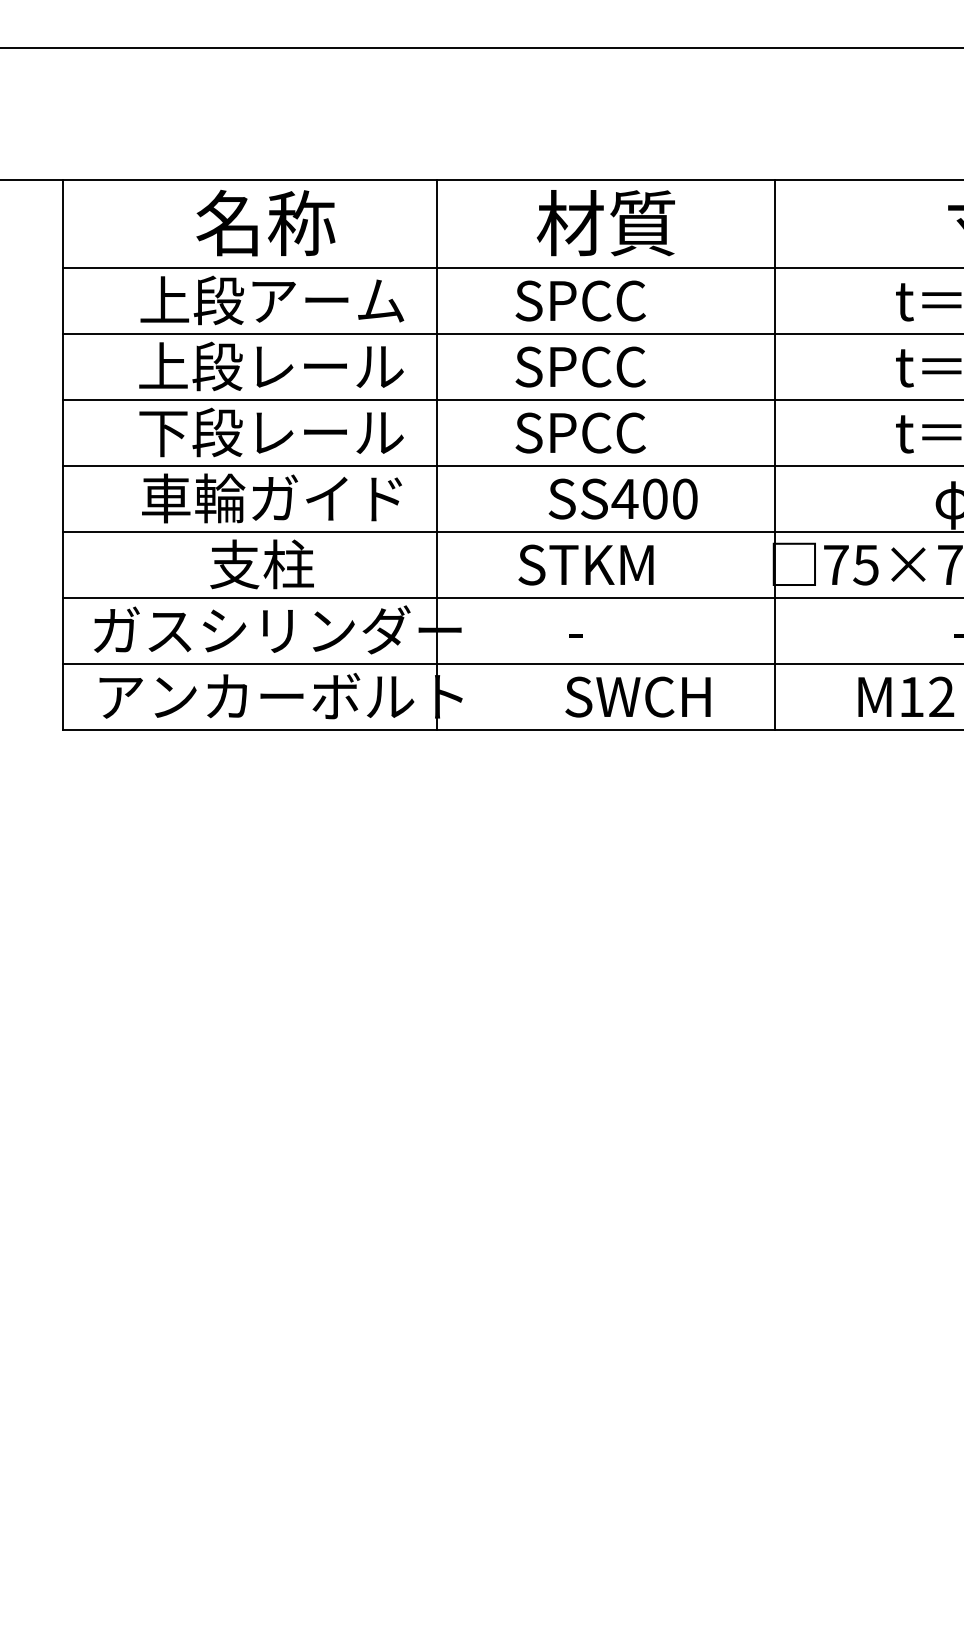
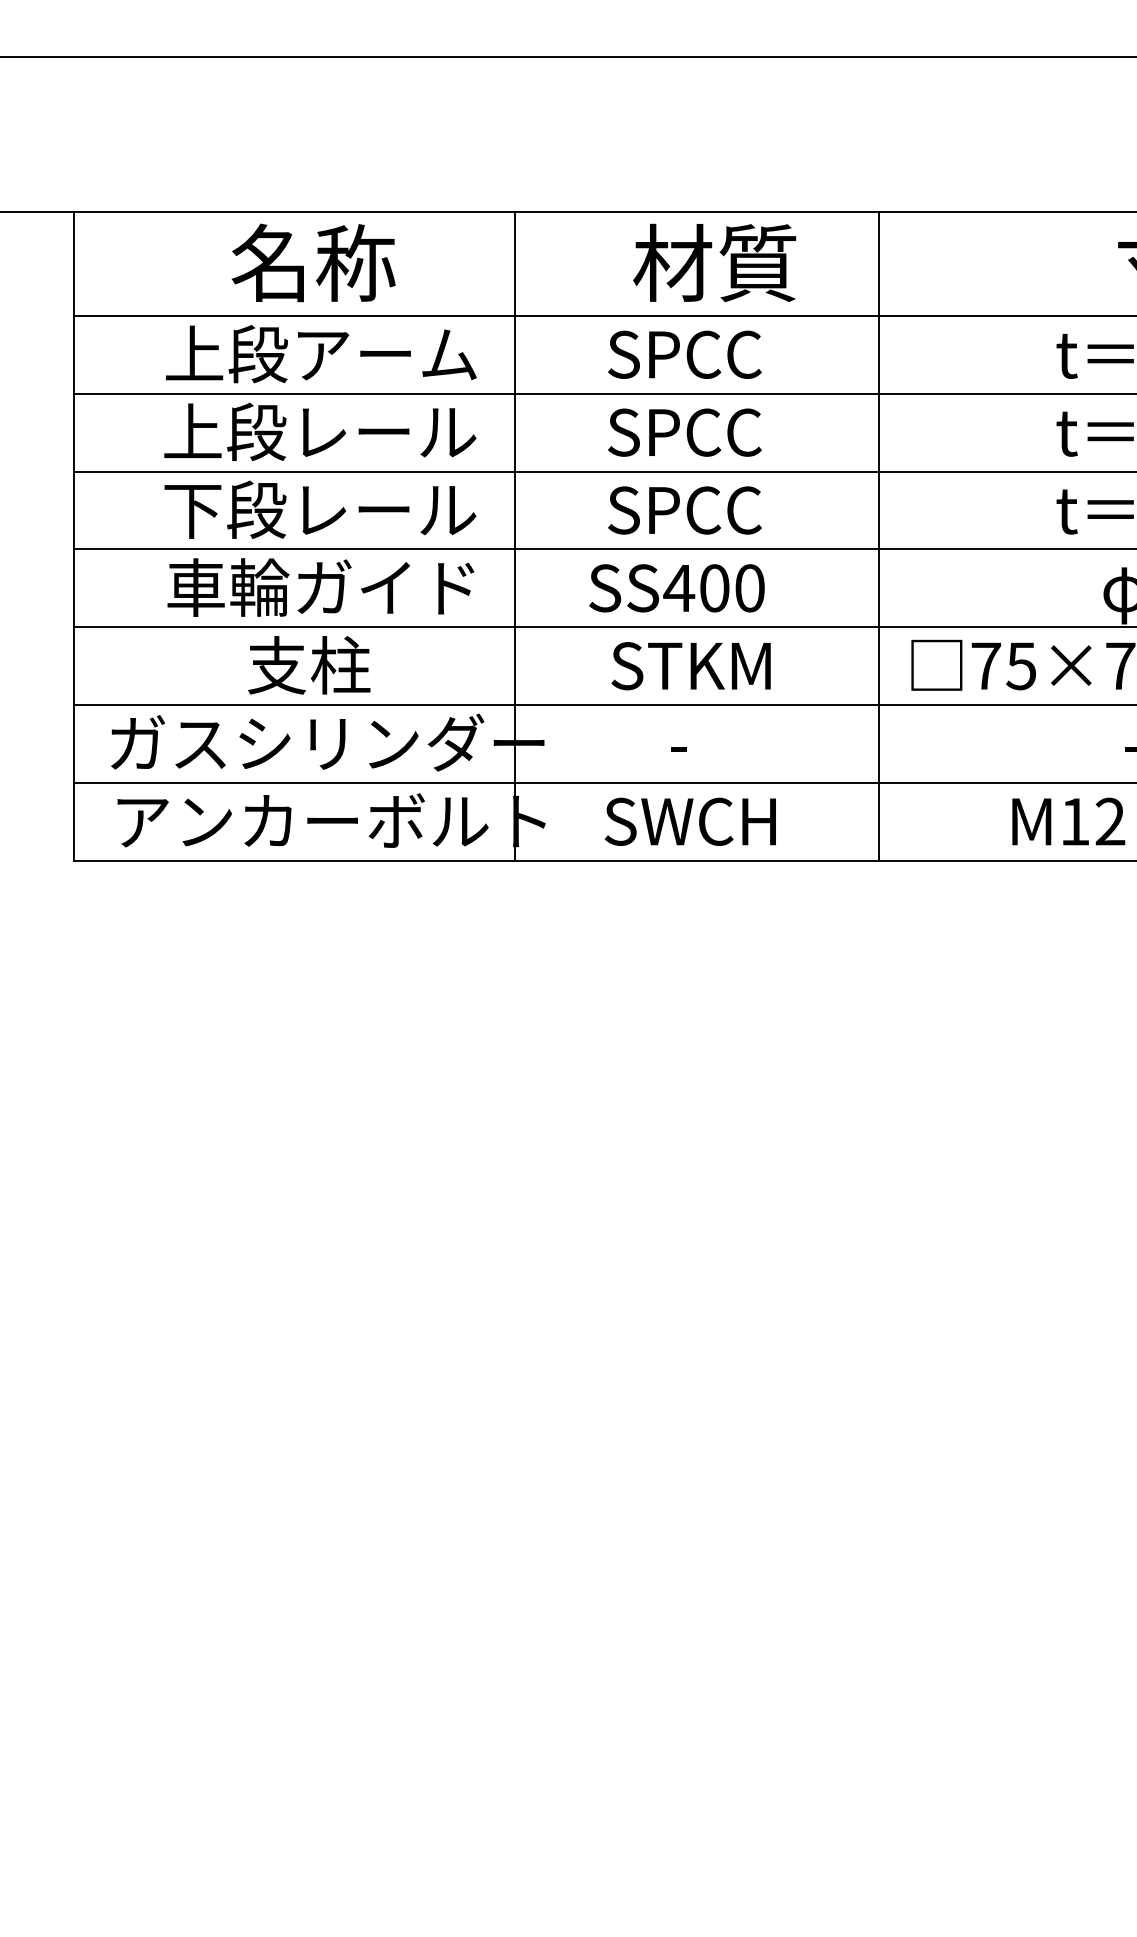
line: (774, 455) -> (878, 536), moved
text: (622, 499) -> (676, 588), moved
text: (637, 696) -> (689, 821), moved

